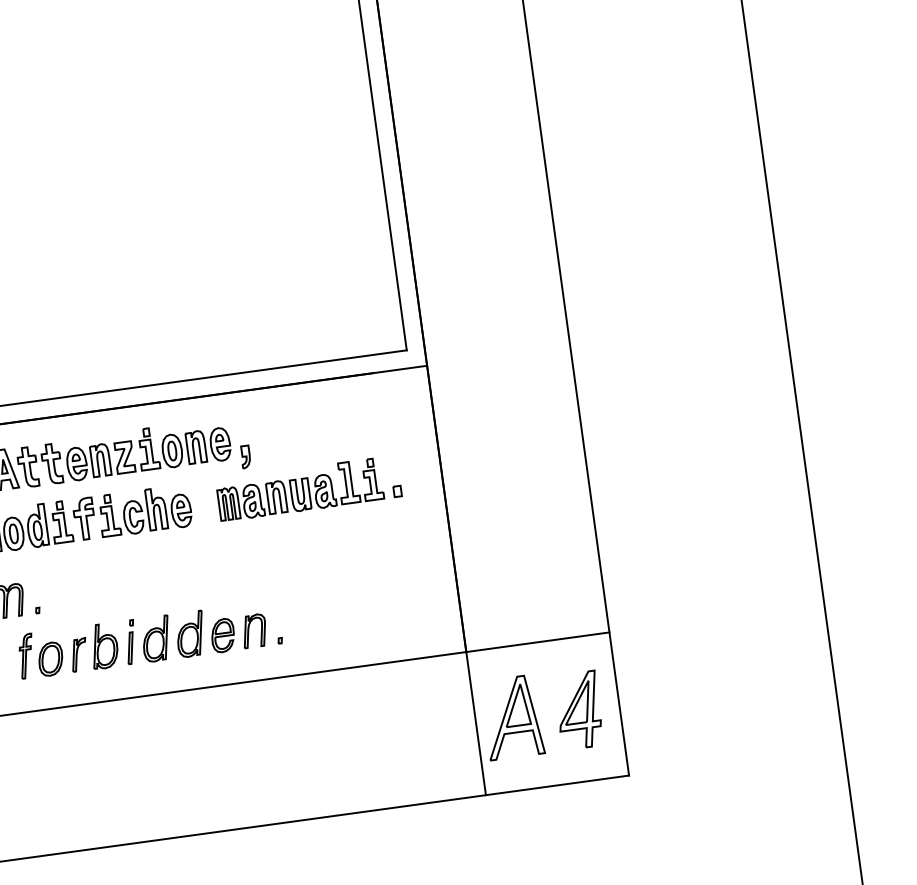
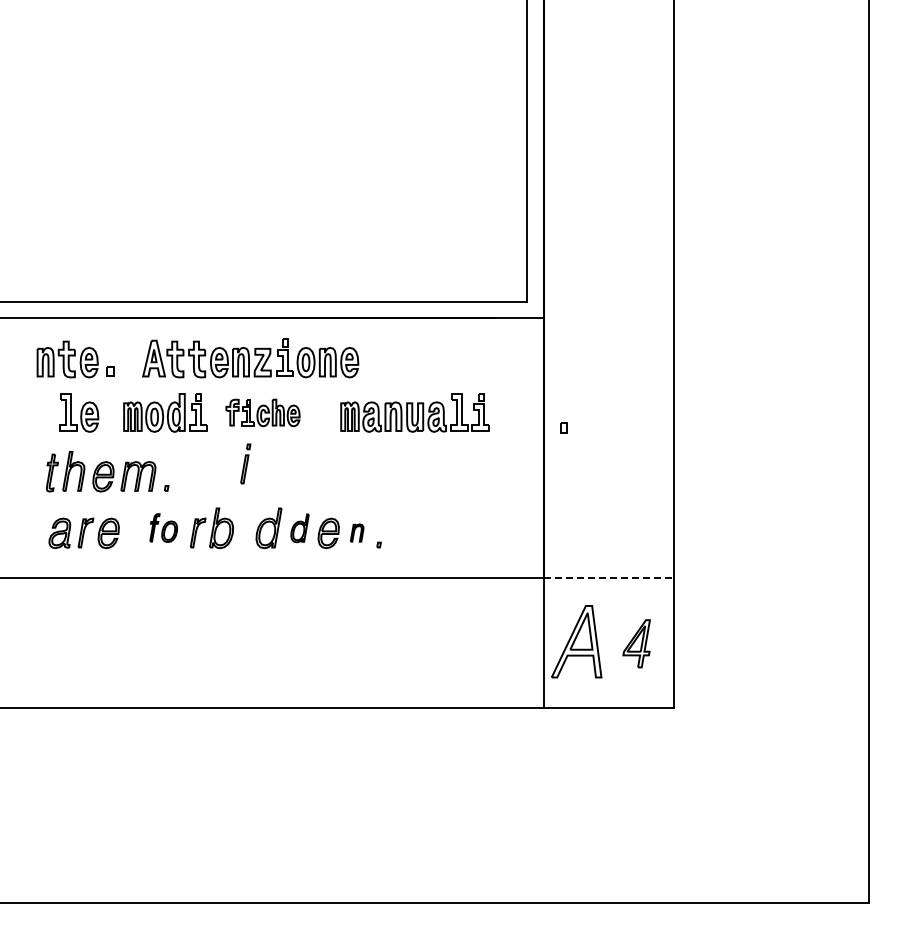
part: (245, 456) -> (370, 376), removed
part: (397, 490) -> (563, 427), moved
part: (131, 512) -> (262, 412), size x0.7
part: (253, 630) -> (356, 532), size x0.6
part: (190, 634) -> (299, 528), size x0.7
part: (130, 641) -> (245, 463), moved
line: (537, 641) -> (608, 577), solid -> dashed
part: (40, 654) -> (163, 527), size x0.7
part: (578, 710) -> (636, 643), size x0.7

